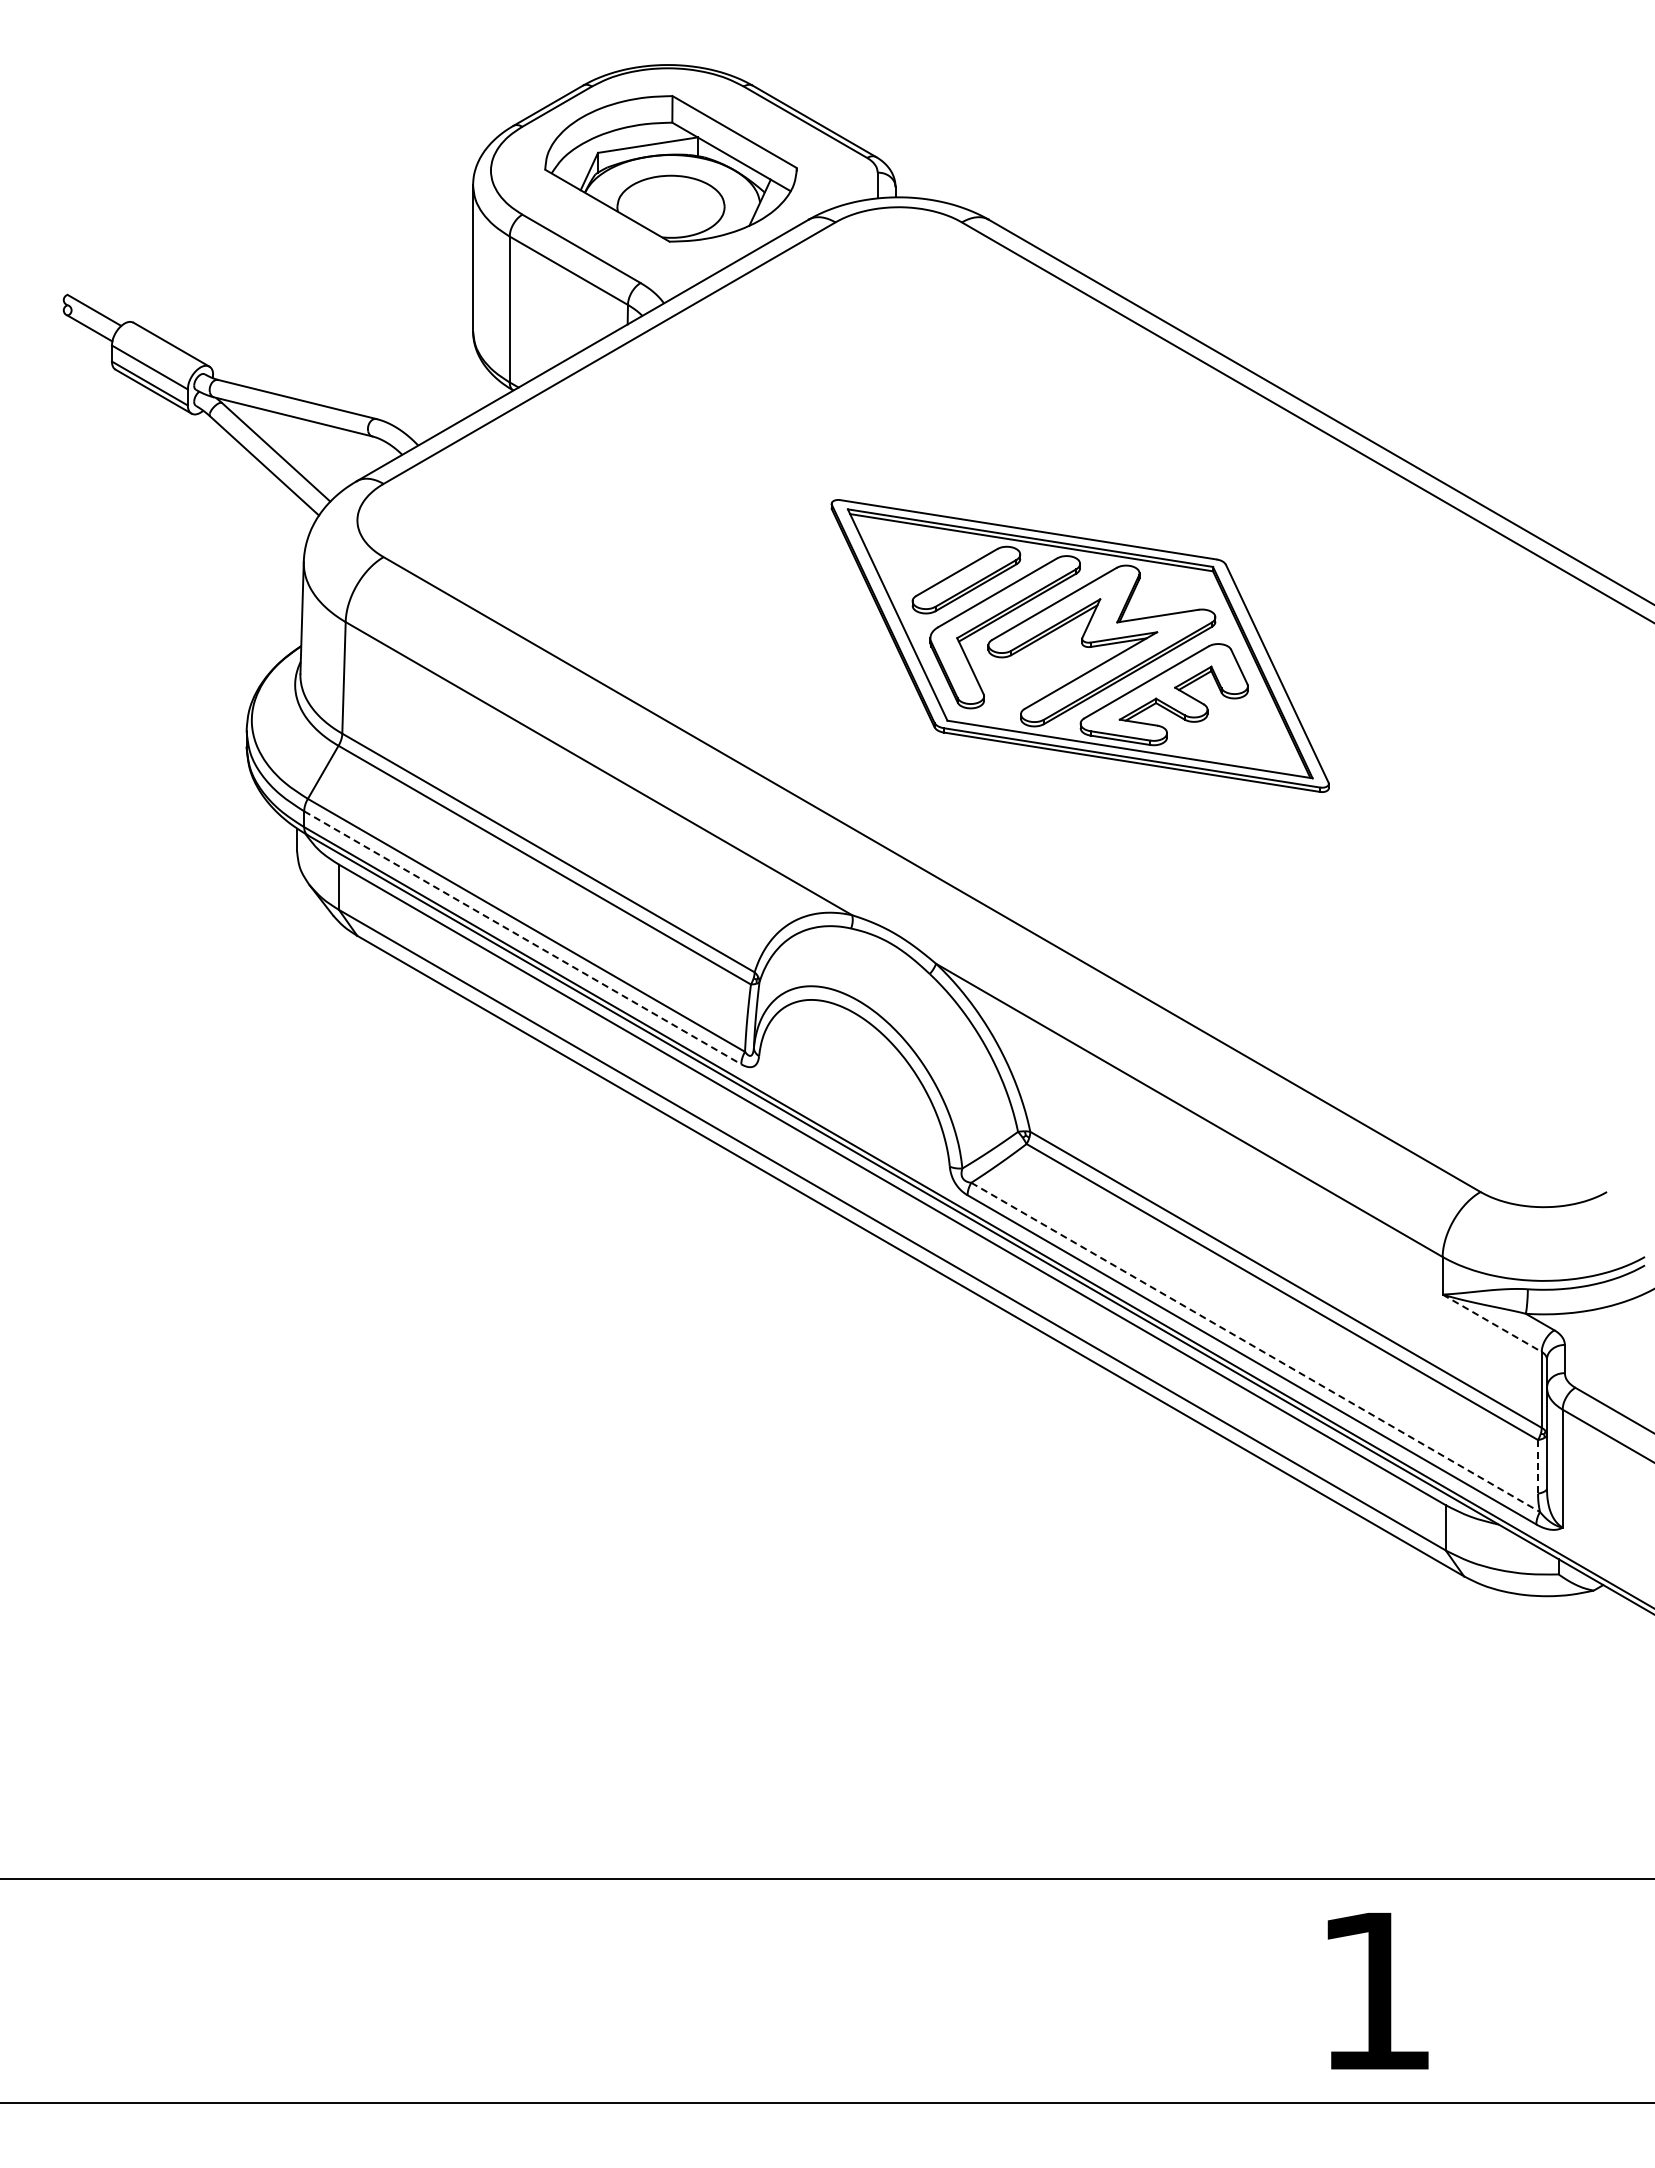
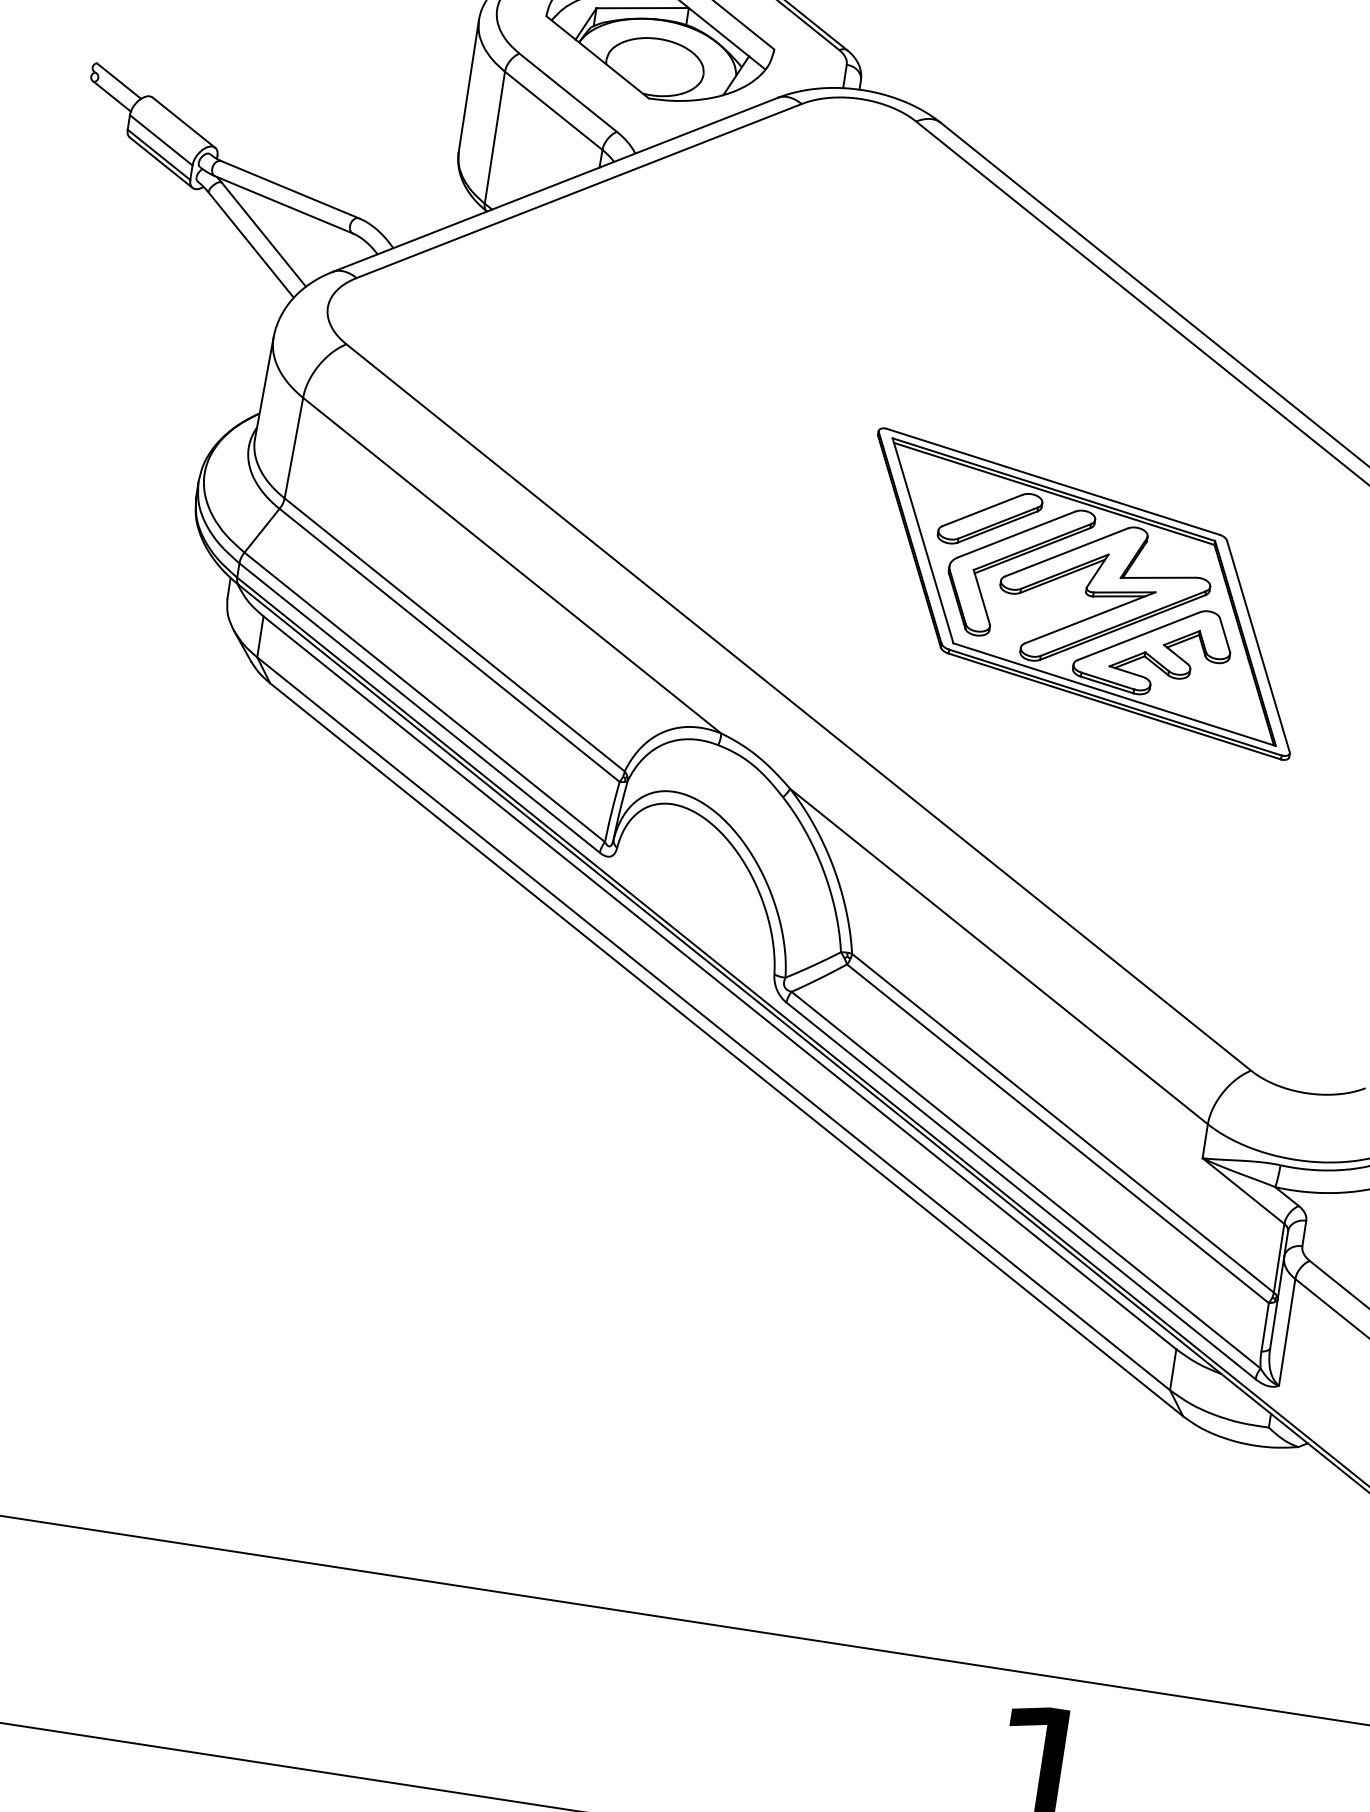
part: (1079, 645) -> (1083, 593), moved
line: (522, 937) -> (419, 707), dashed -> solid
line: (1492, 1323) -> (1243, 1191), dashed -> solid
line: (1255, 1347) -> (1025, 1180), dashed -> solid
line: (1538, 1466) -> (1265, 1327), dashed -> solid

